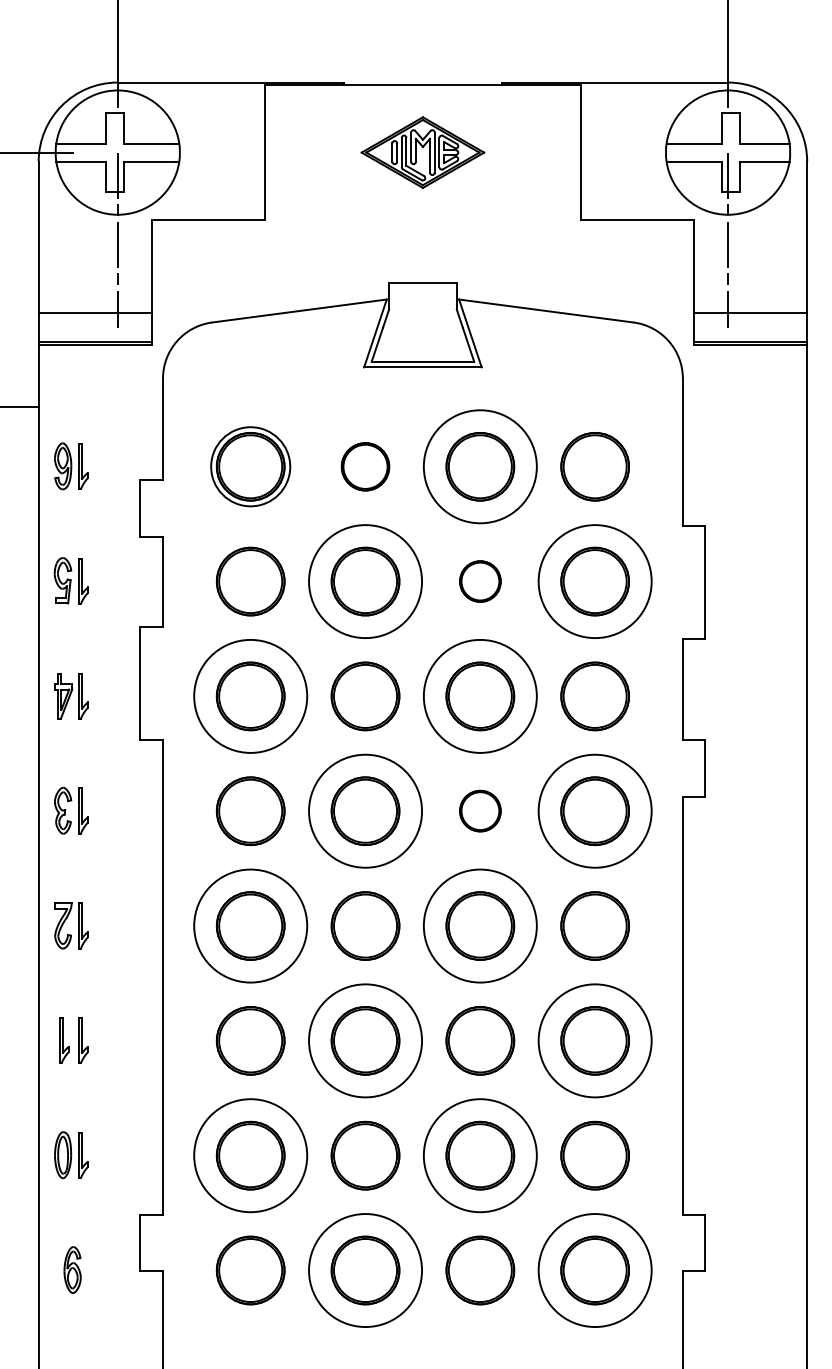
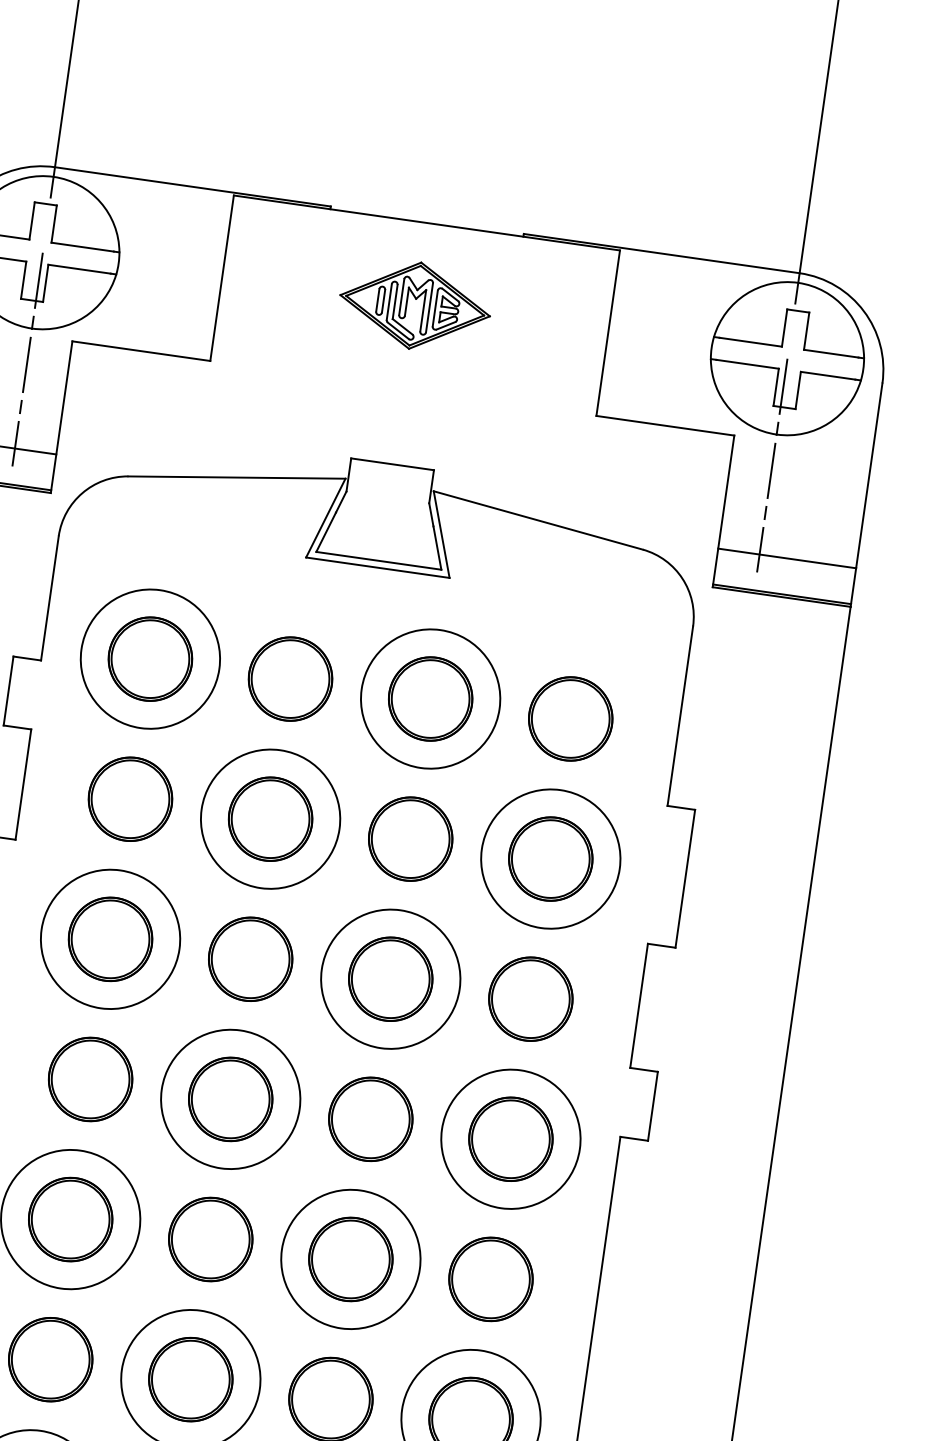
circle: (250, 466) -> (150, 658), size x1.43
part: (365, 466) -> (290, 678), size x1.43
part: (480, 581) -> (410, 839), size x1.67
part: (480, 810) -> (371, 1118), size x1.67

